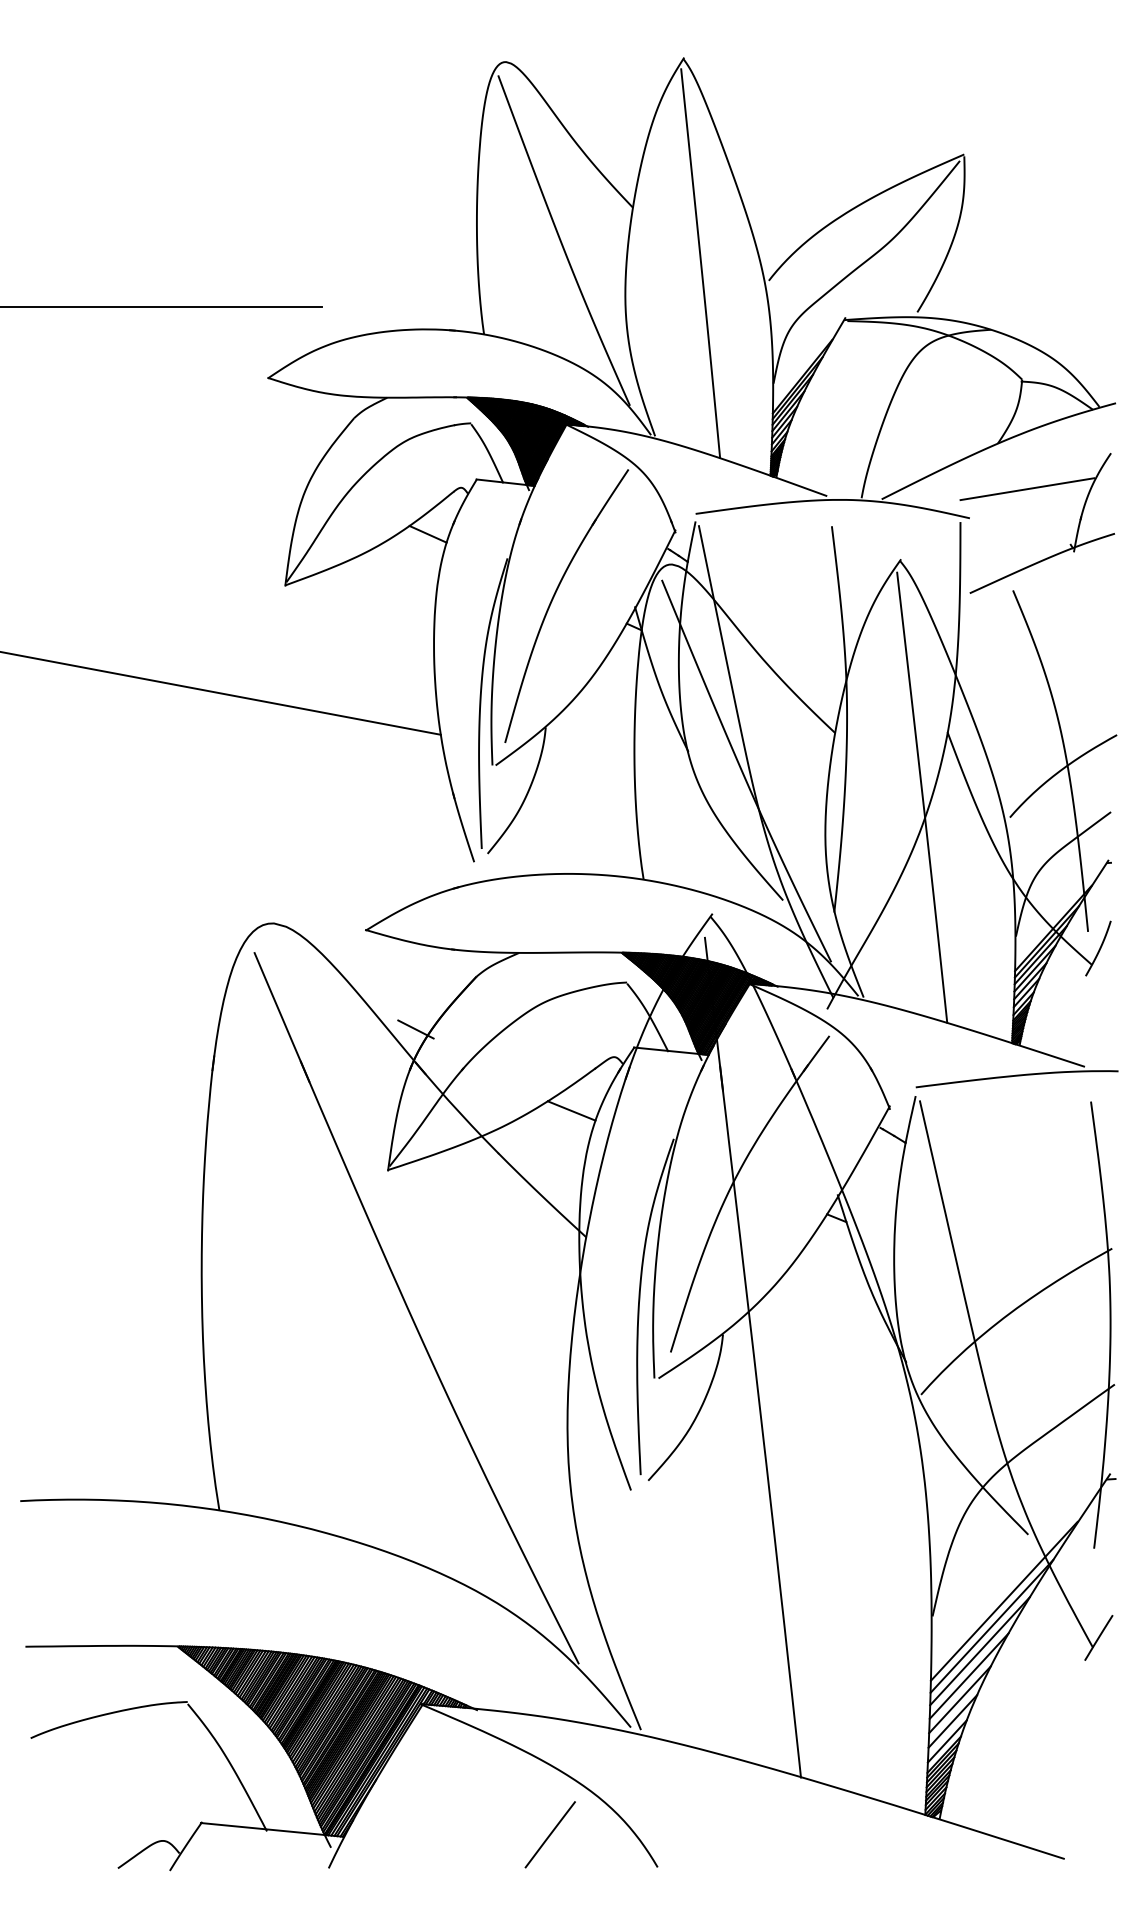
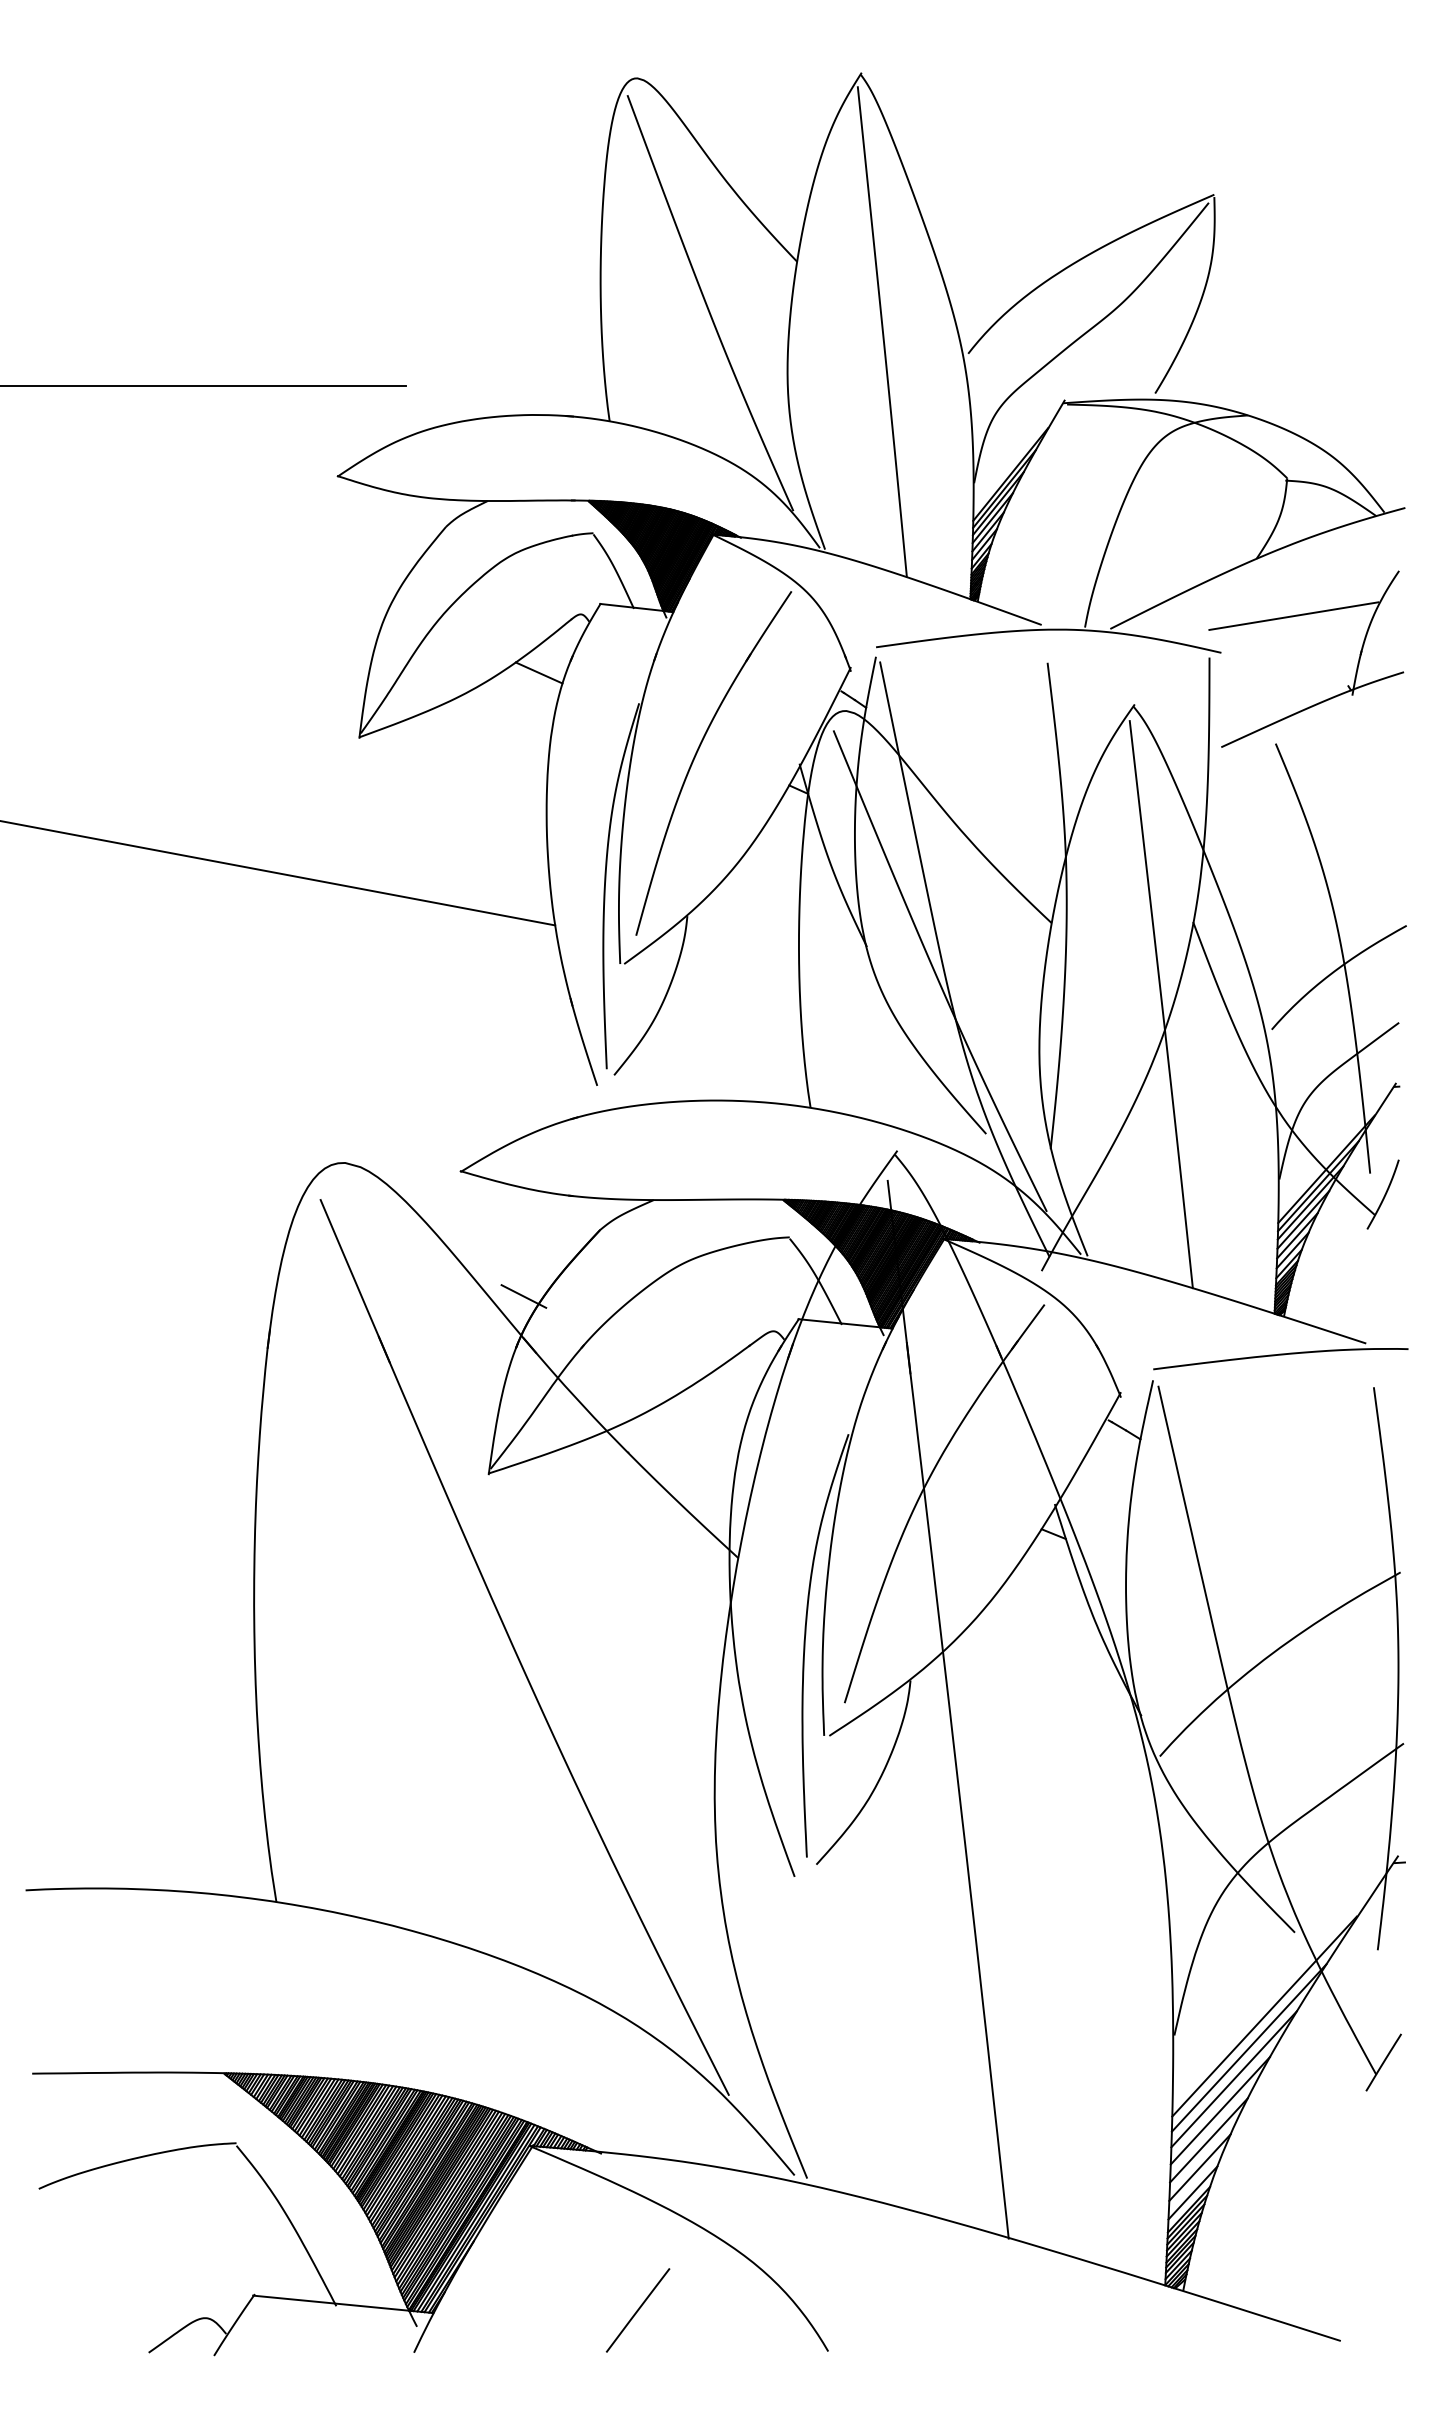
line: (571, 1110) -> (719, 1398), removed
line: (549, 1834) -> (637, 2310), moved

